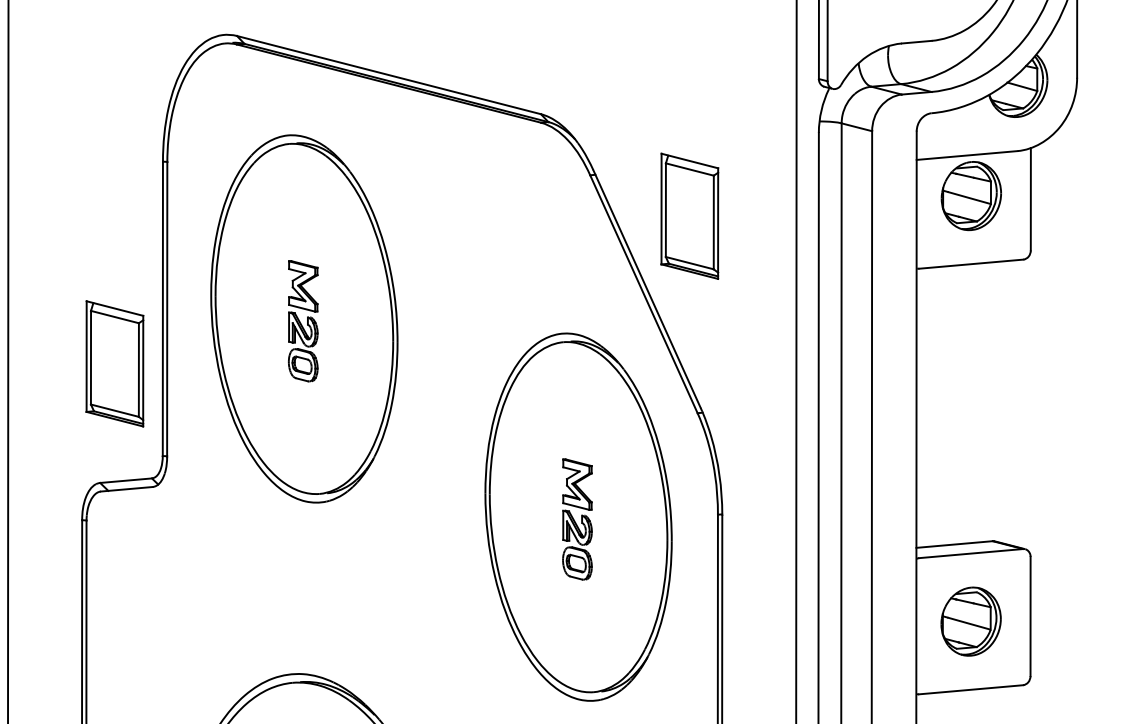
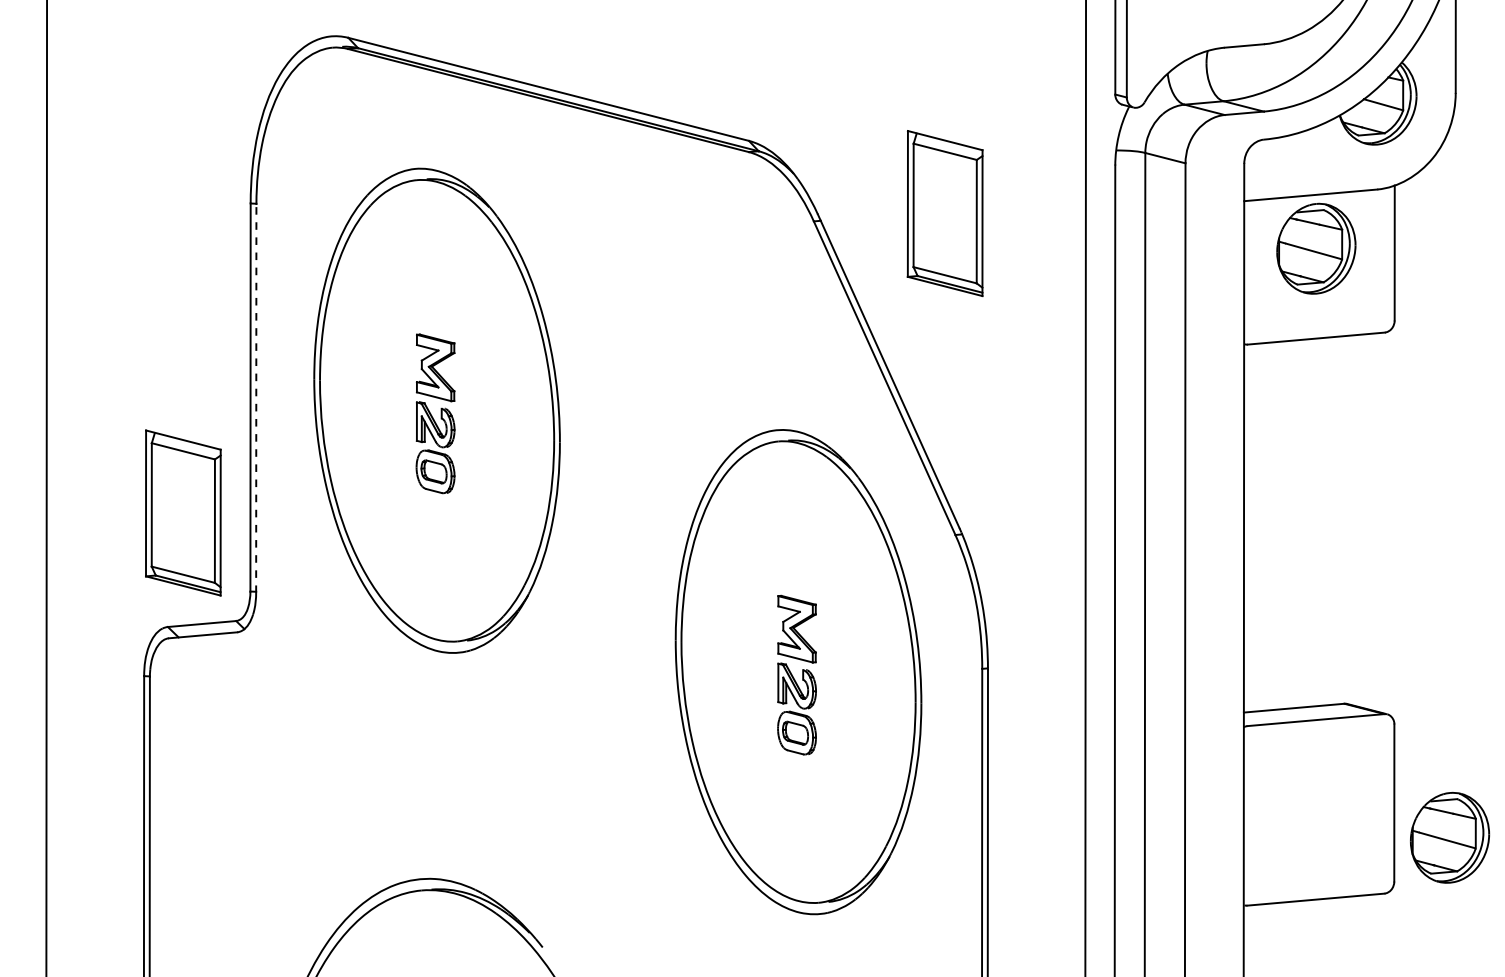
part: (689, 216) -> (944, 213), moved
line: (167, 309) -> (256, 398), solid -> dashed
part: (115, 363) -> (183, 512), moved
part: (971, 621) -> (1450, 837), moved

